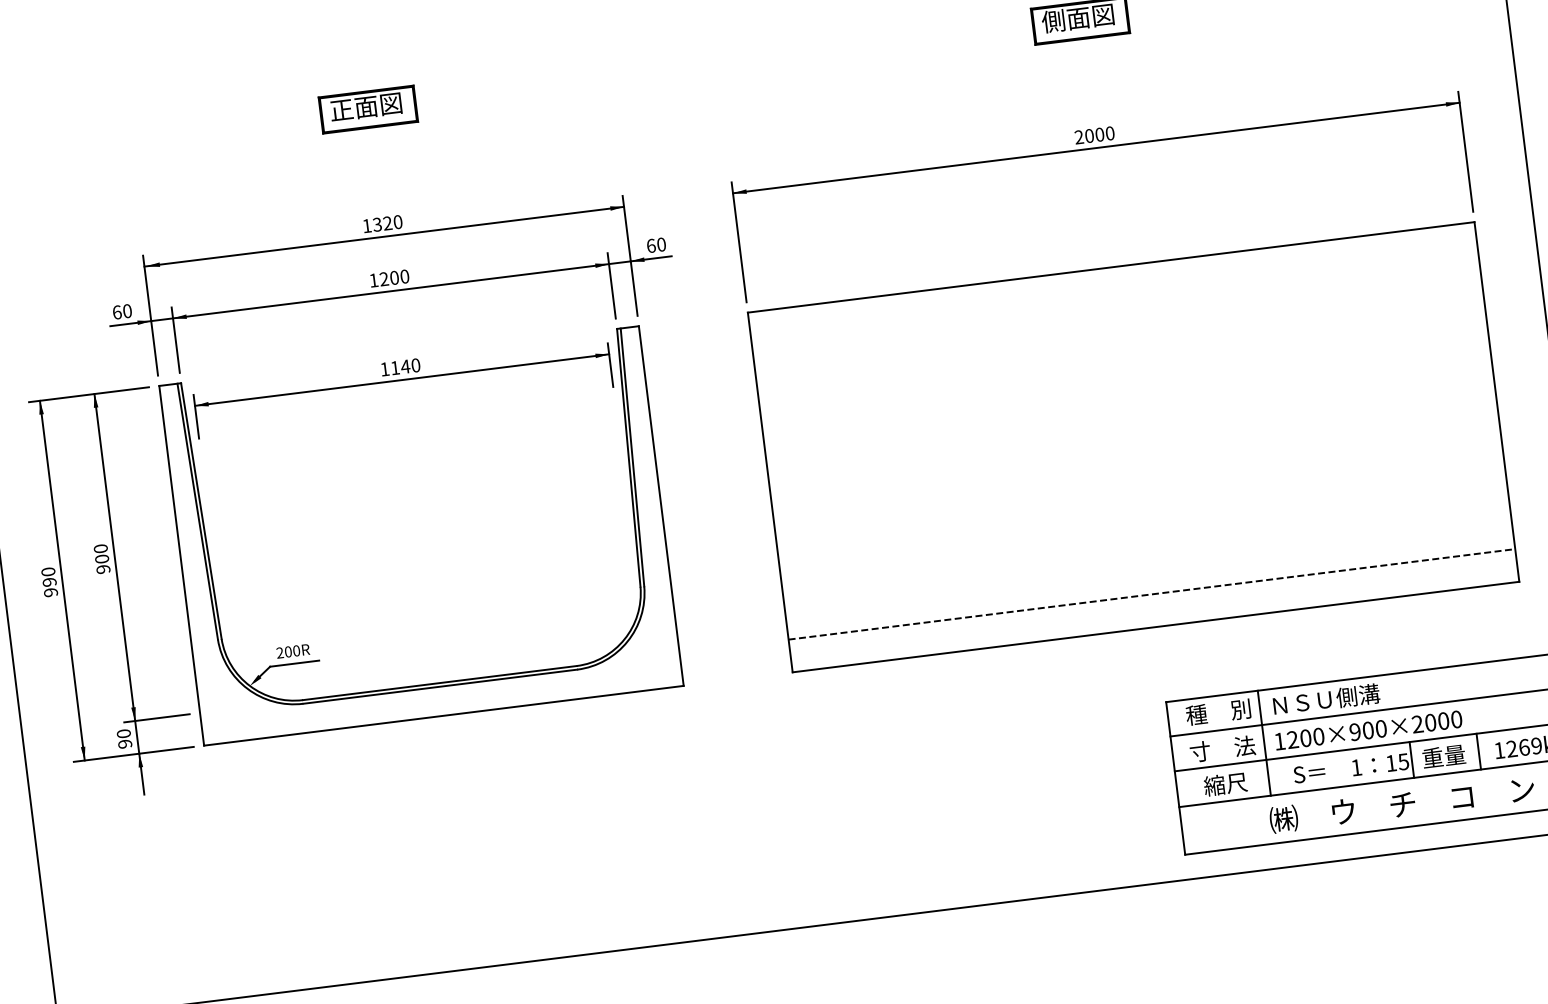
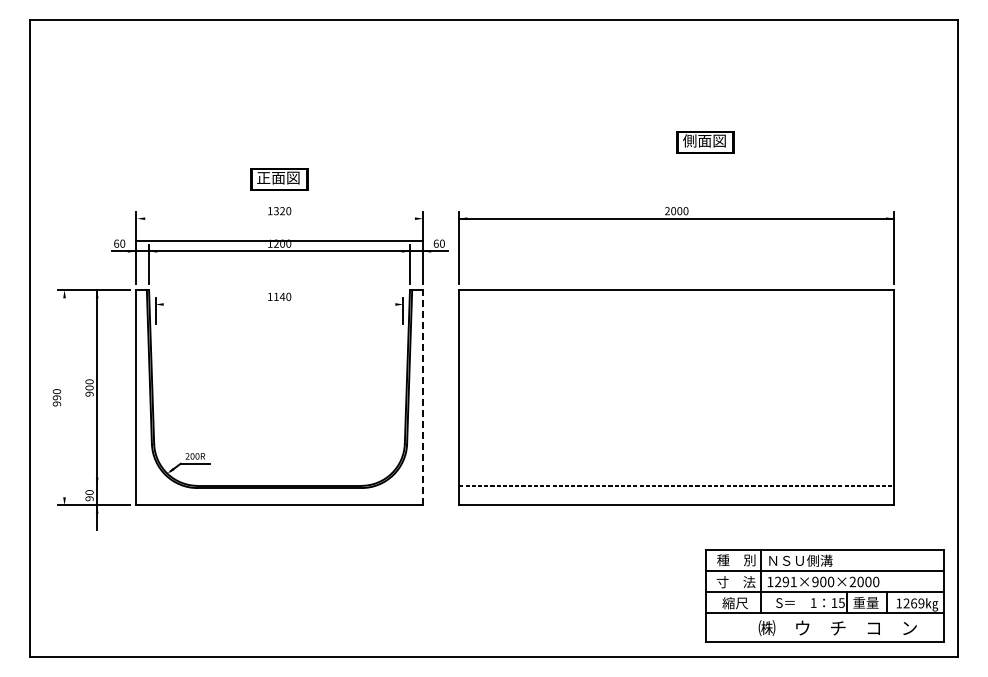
part: (368, 109) -> (279, 179), moved
line: (384, 236) -> (279, 240), moved
part: (1124, 378) -> (676, 356), moved
line: (402, 380) -> (279, 304), removed
line: (661, 505) -> (423, 397), solid -> dashed
line: (62, 580) -> (64, 397), removed
line: (155, 717) -> (109, 485), removed
text: (1311, 736) -> (789, 581), 1200×900×2000 -> 1291×900×2000

